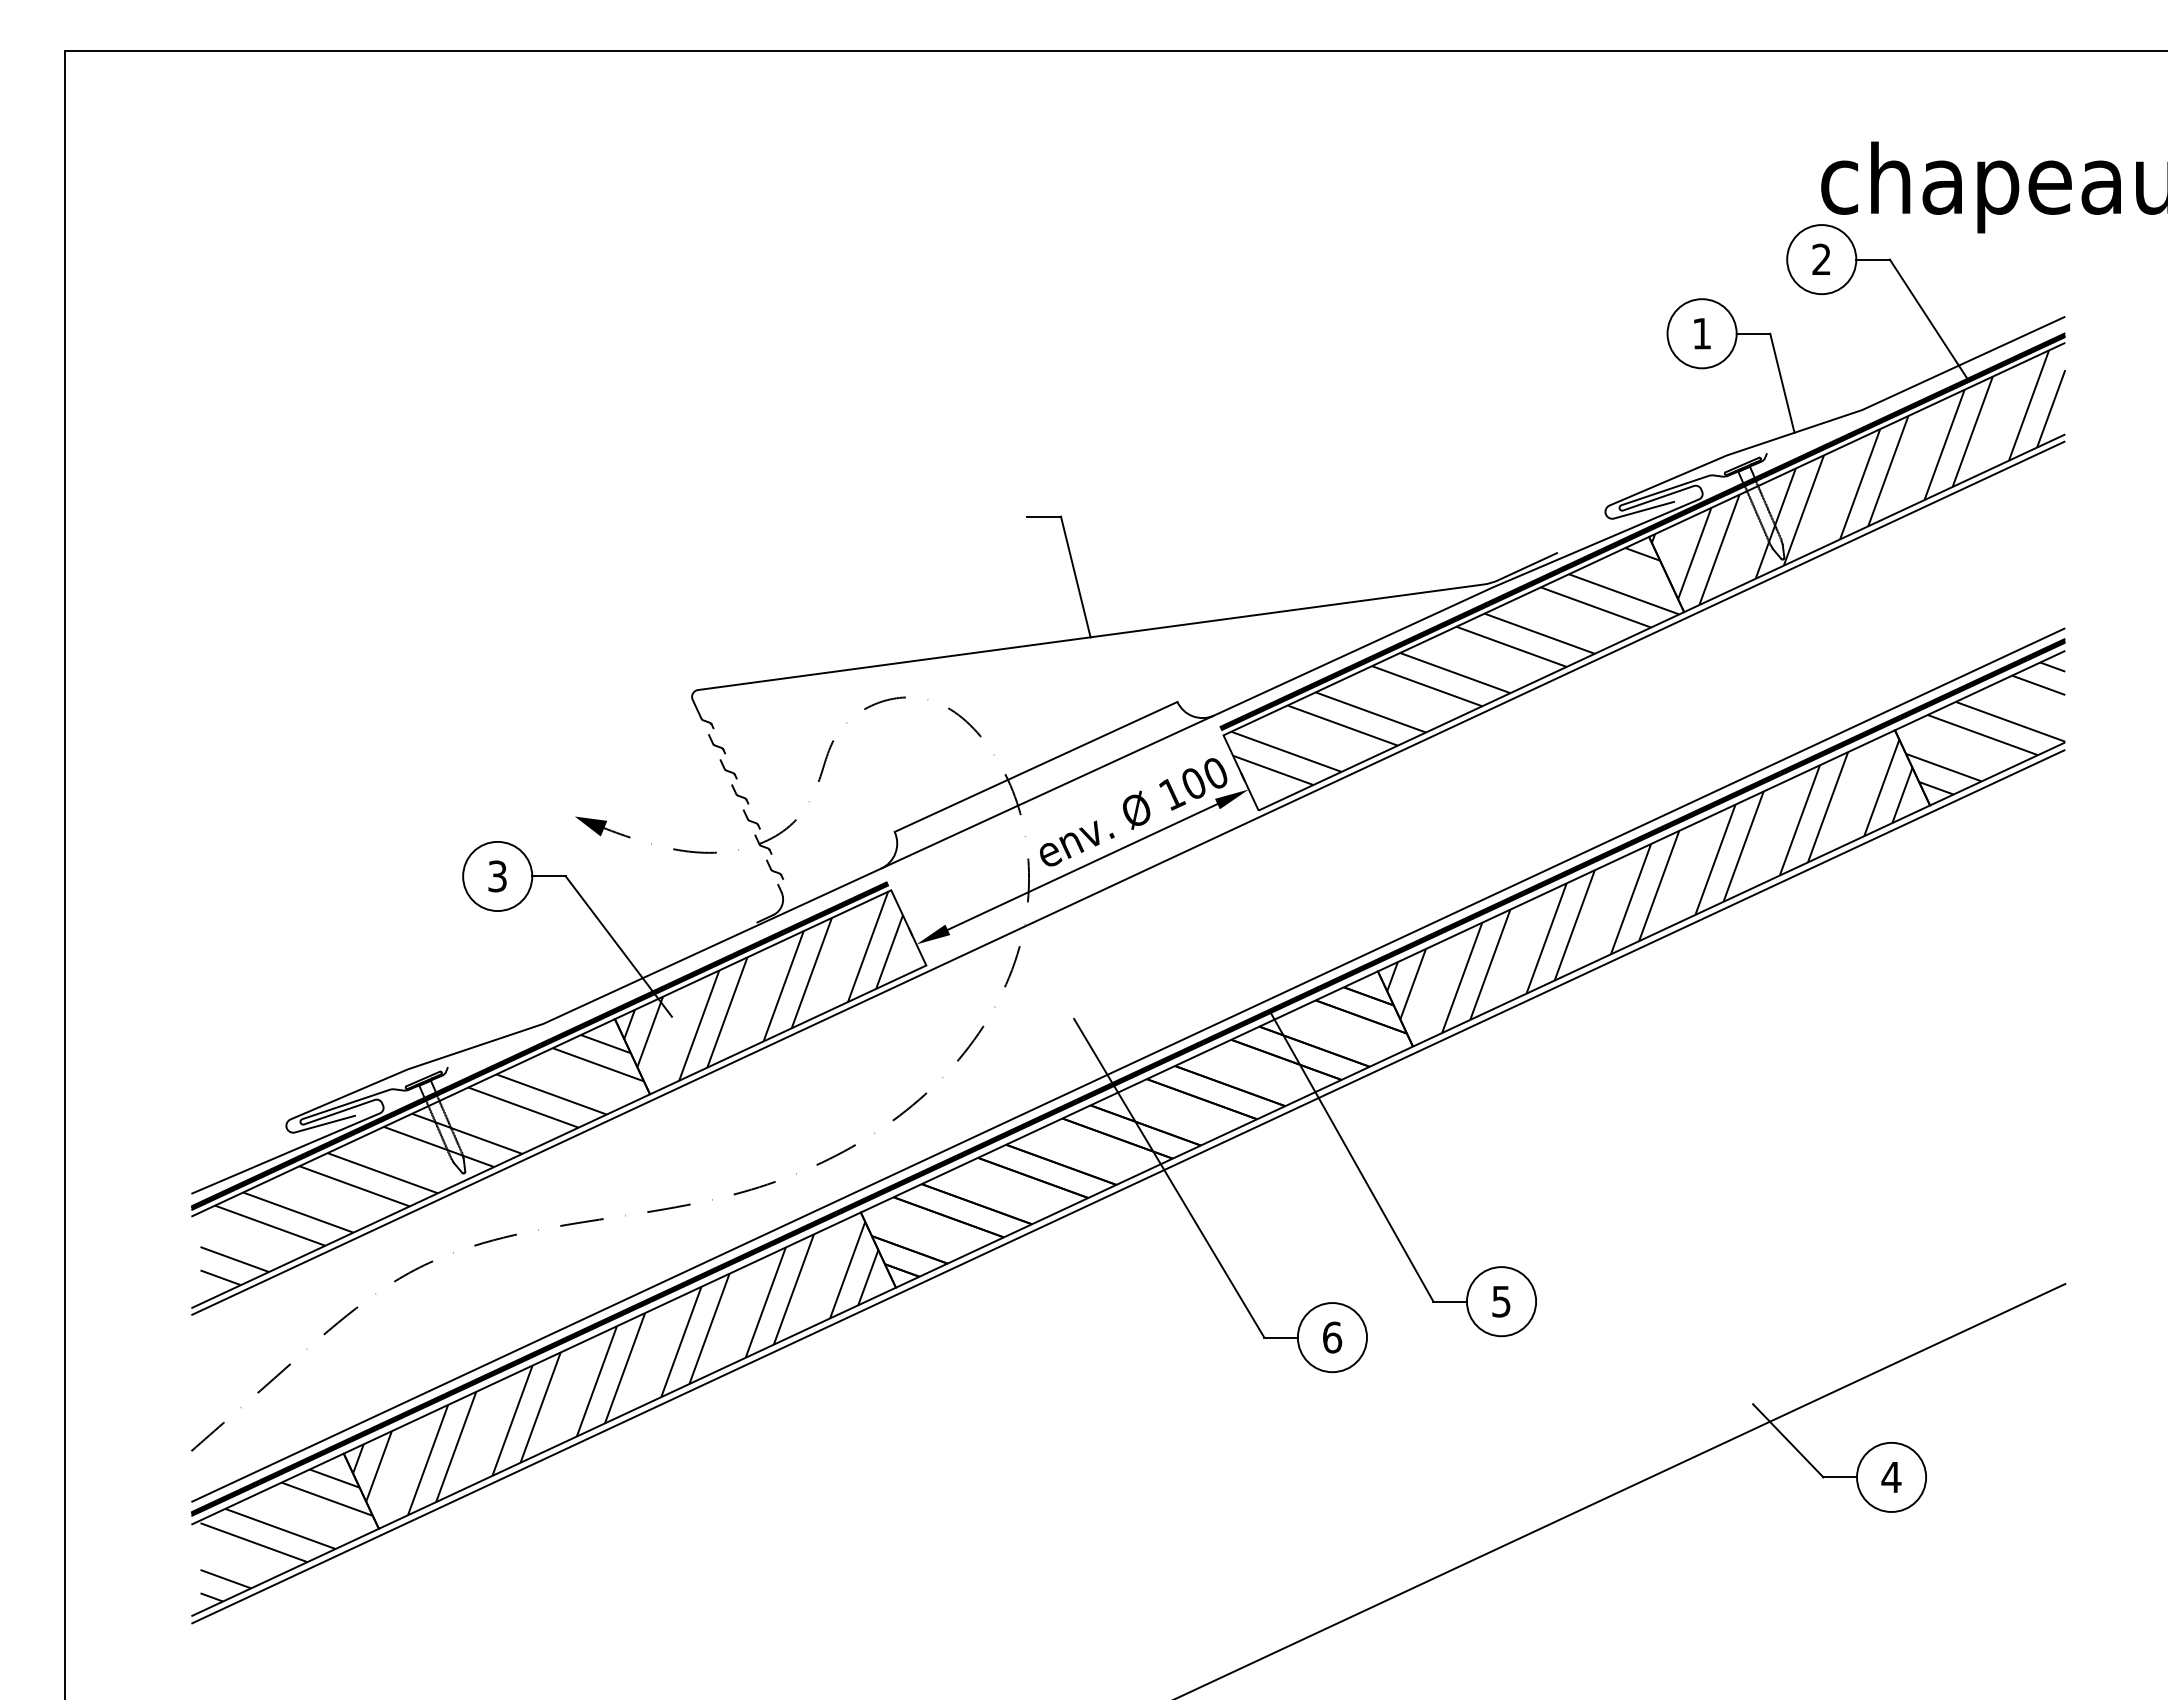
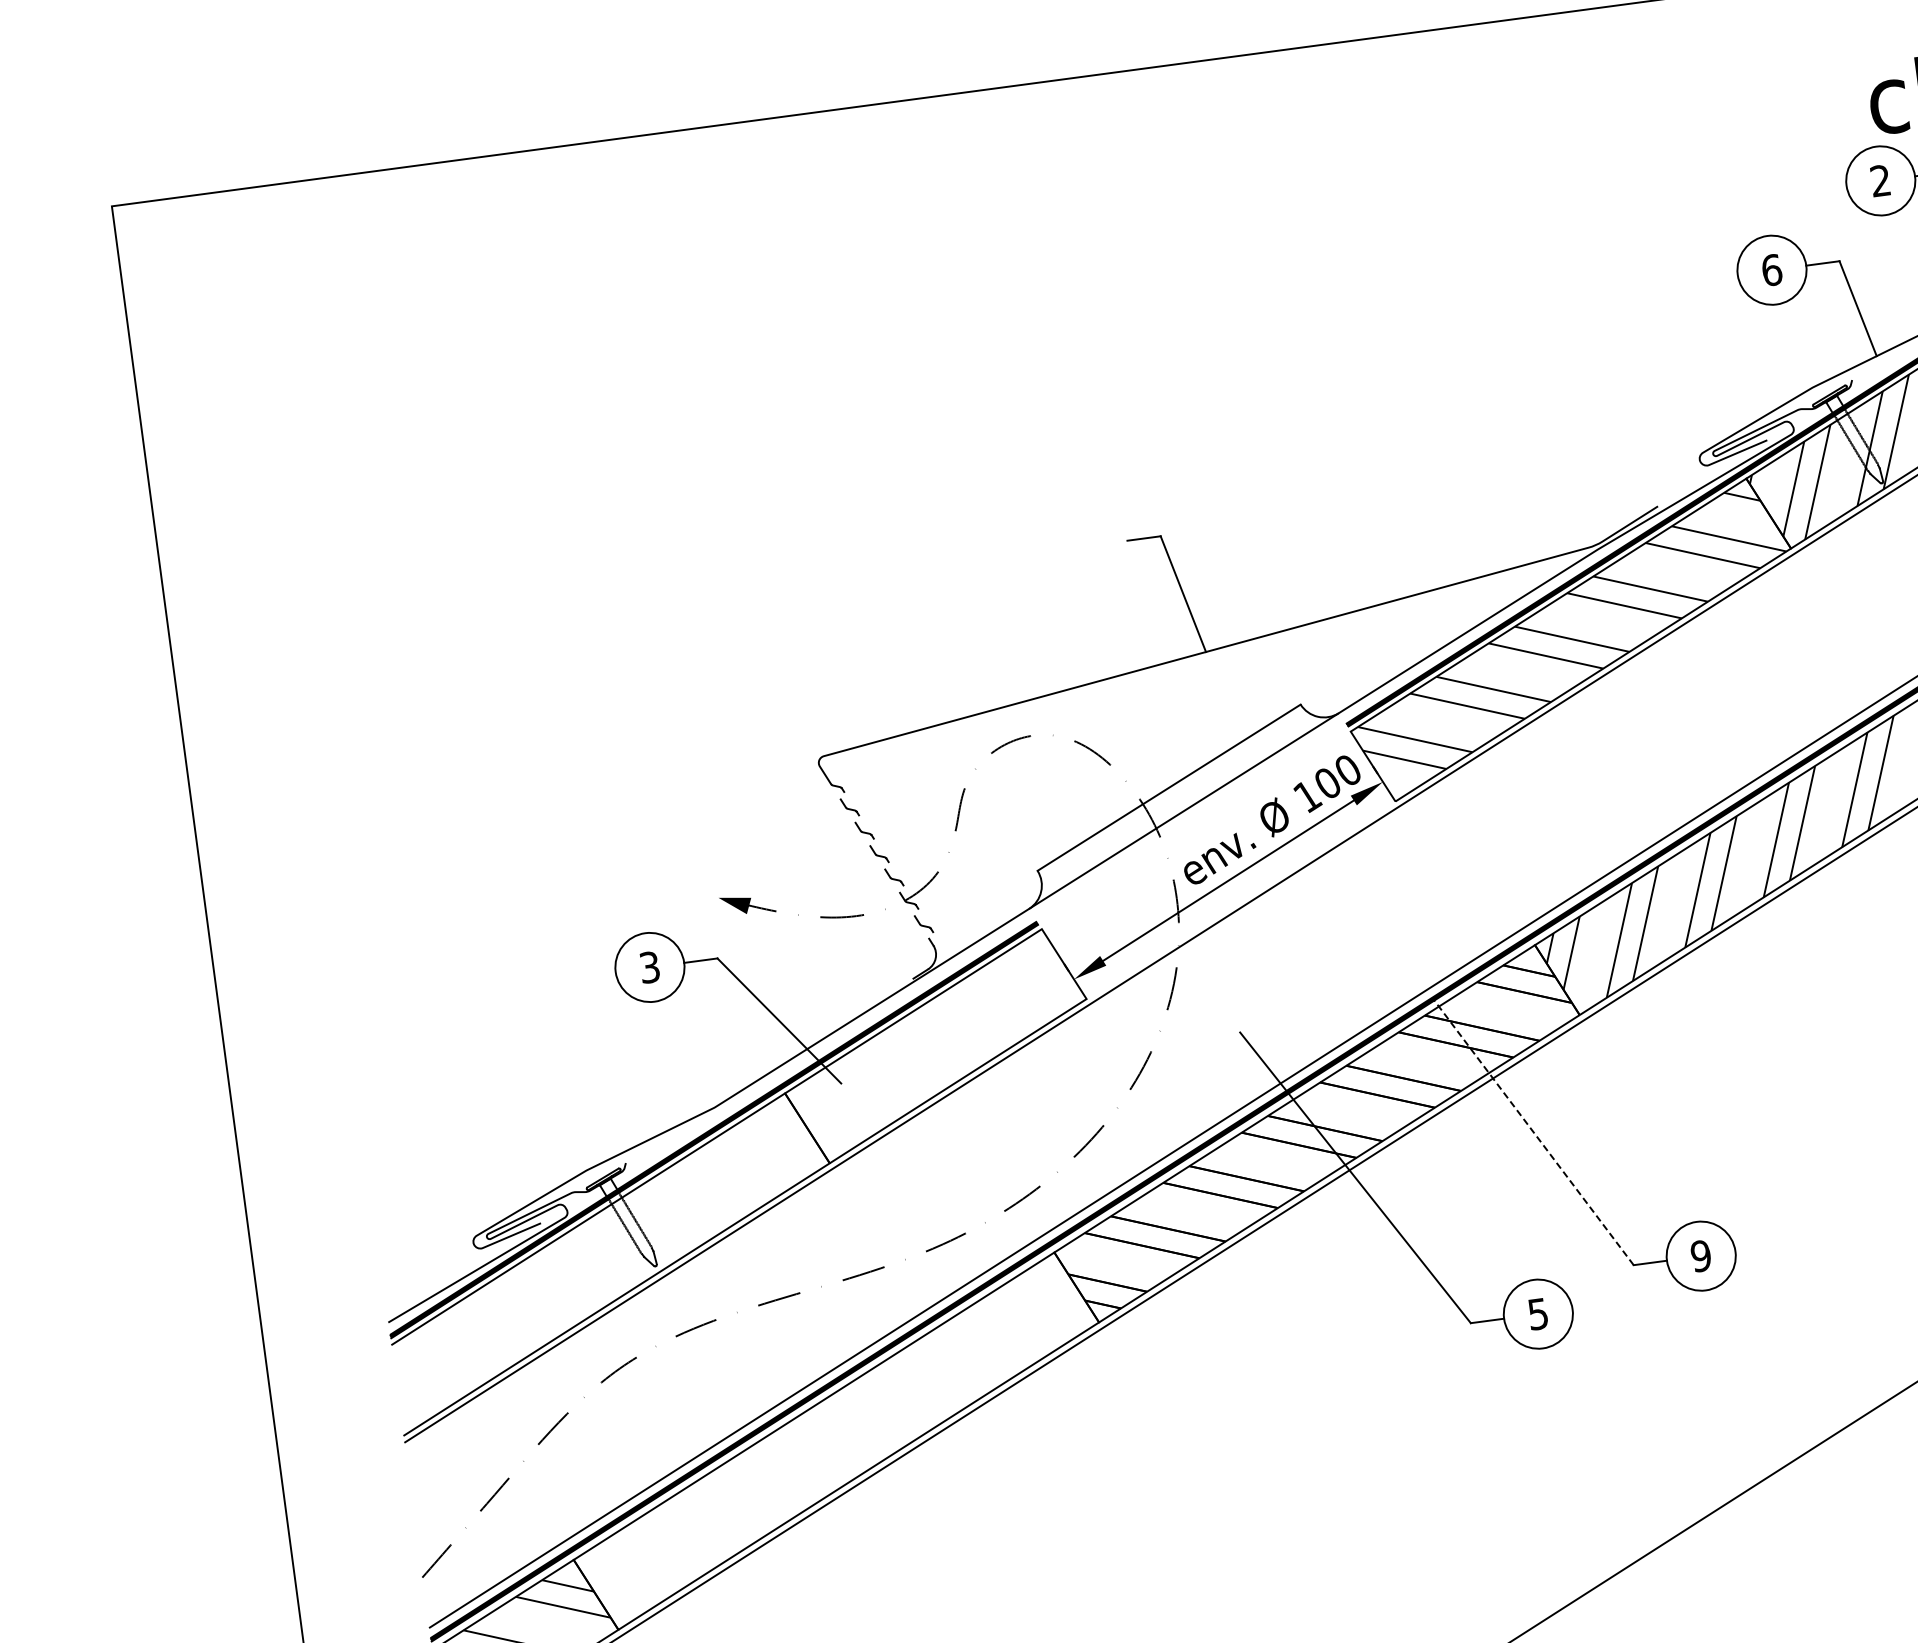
text: (1701, 333) -> (1771, 270), 1 -> 6
hatch: (763, 985) -> (927, 1040), removed
line: (1351, 1156) -> (1533, 1132), solid -> dashed
hatch: (421, 1160) -> (611, 1259), removed
text: (1500, 1301) -> (1700, 1256), 5 -> 9
text: (1332, 1337) -> (1538, 1314), 6 -> 5
hatch: (615, 1368) -> (831, 1439), removed

